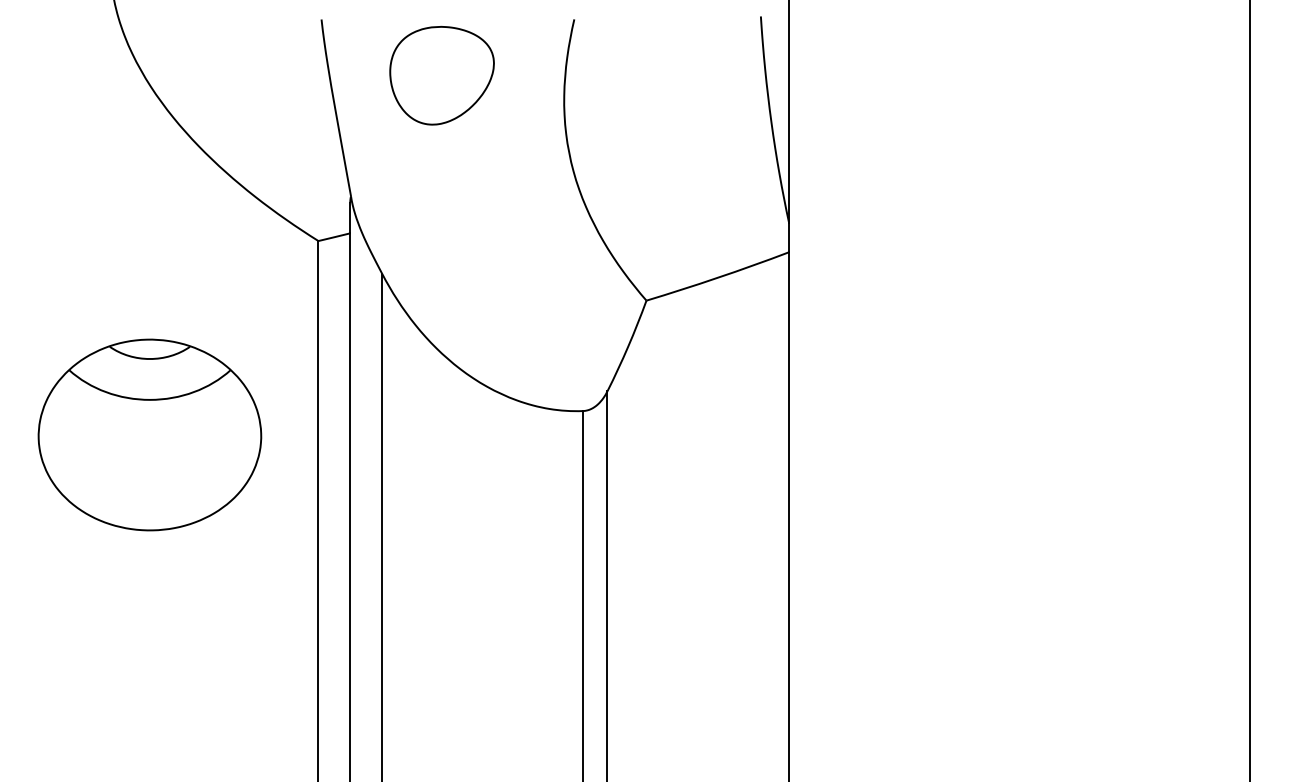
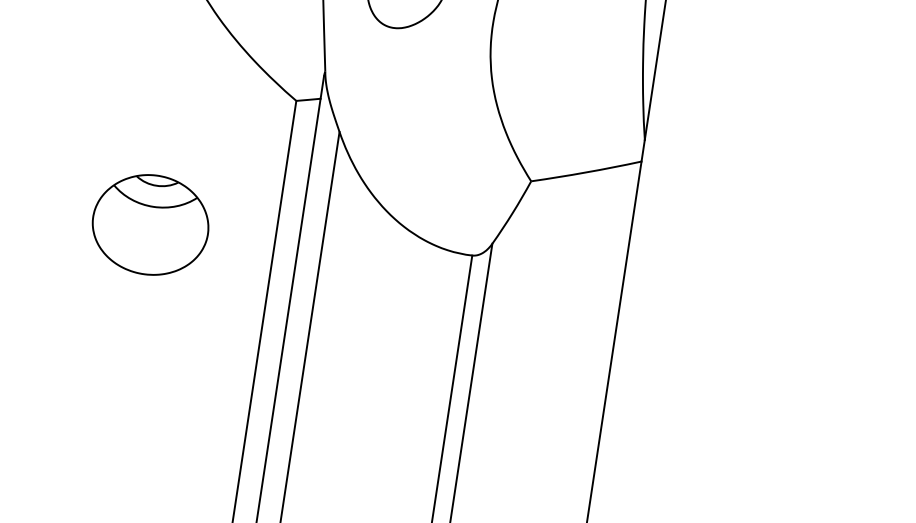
part: (149, 434) -> (150, 224), size x0.7

